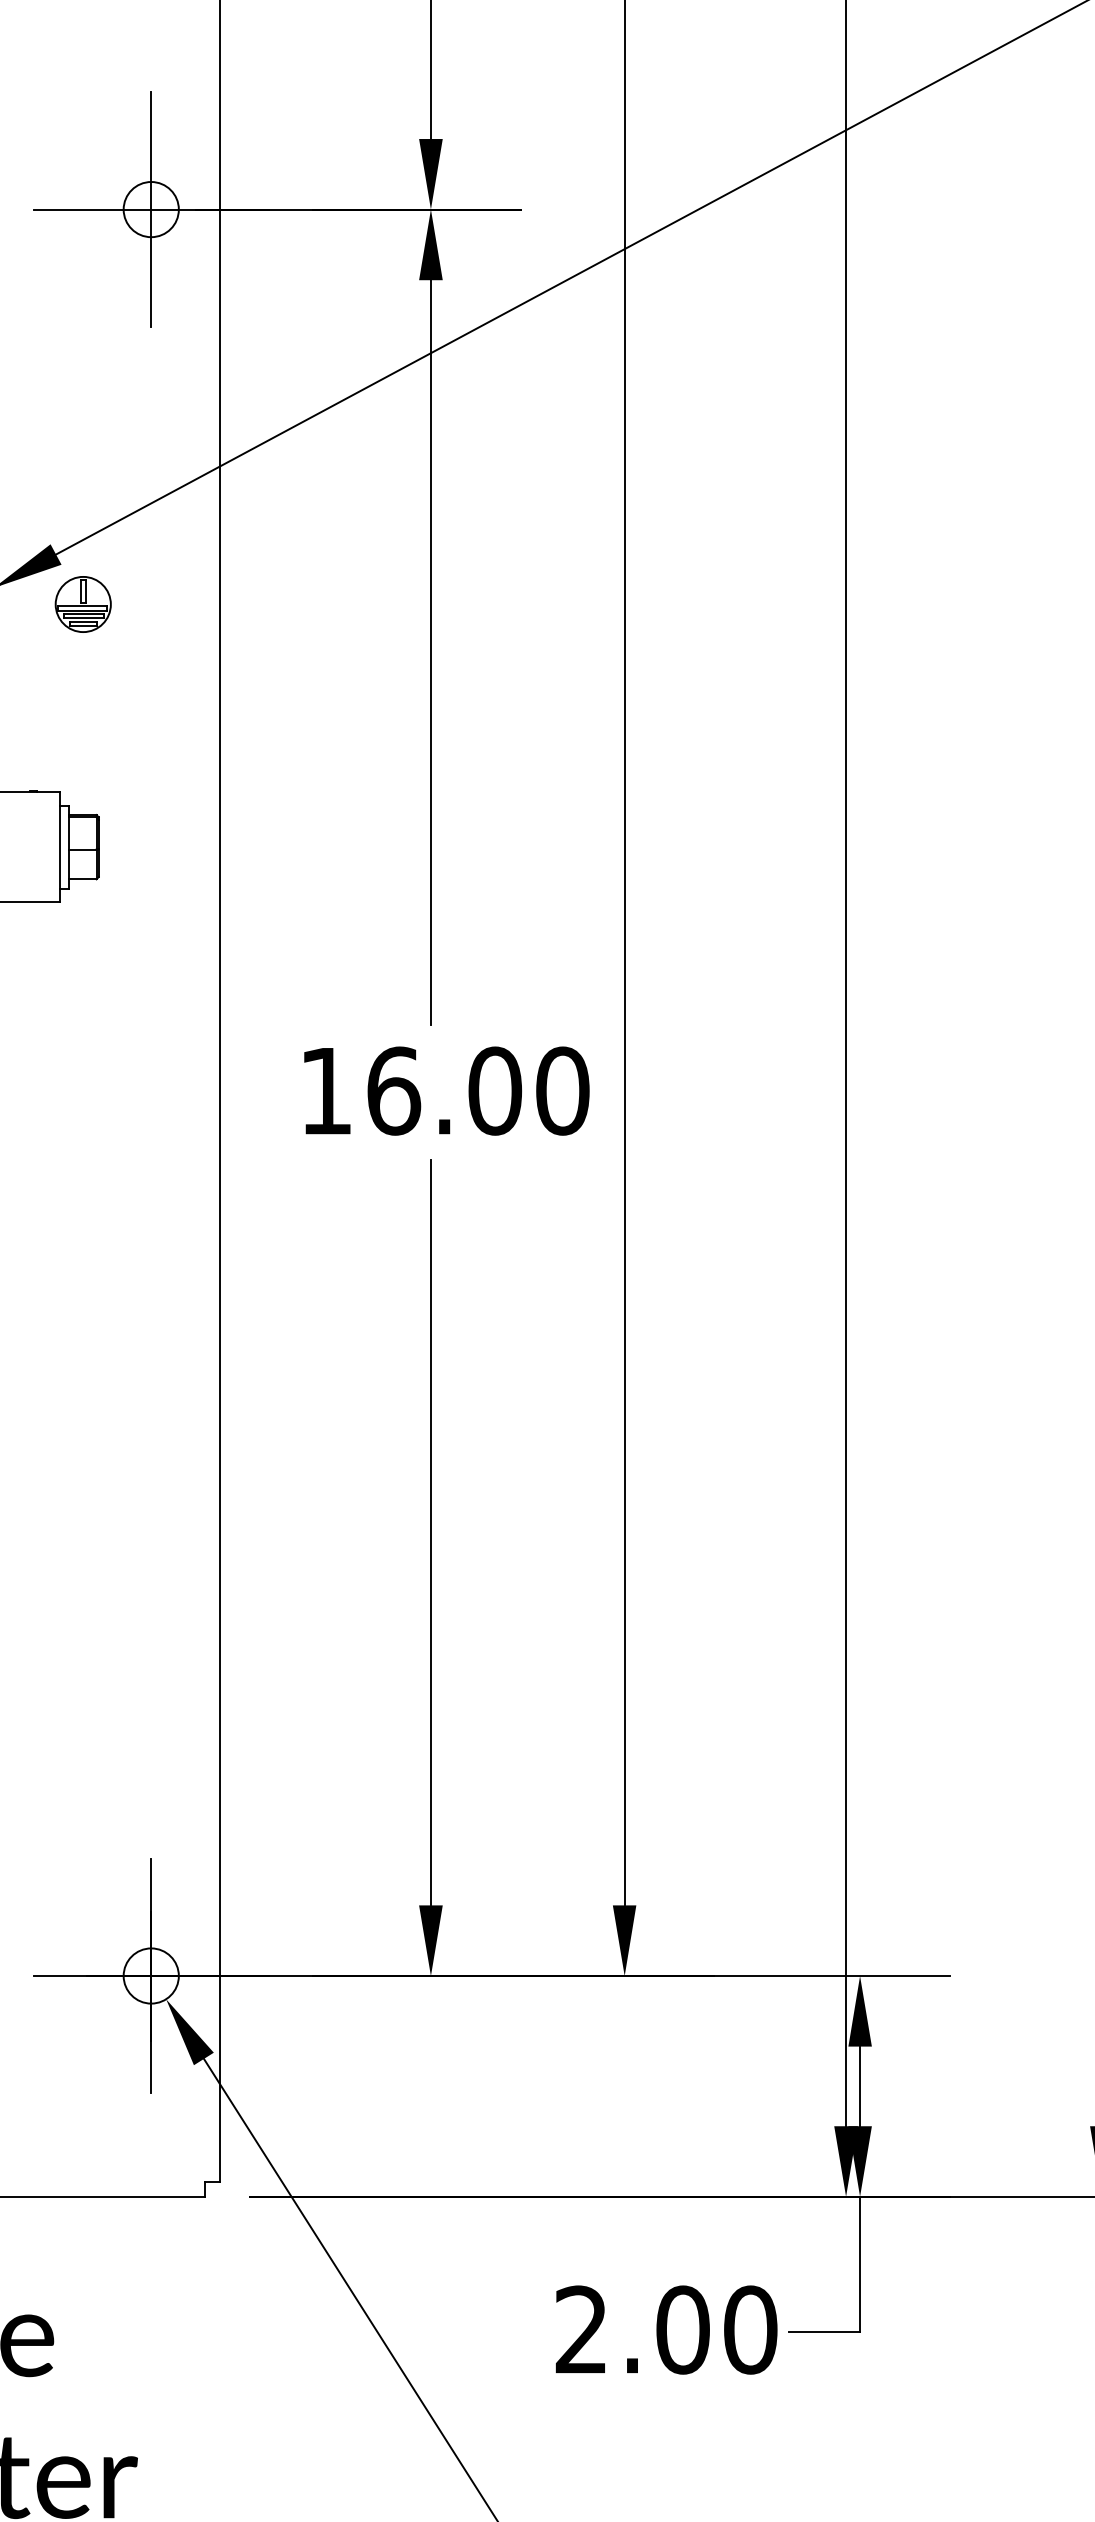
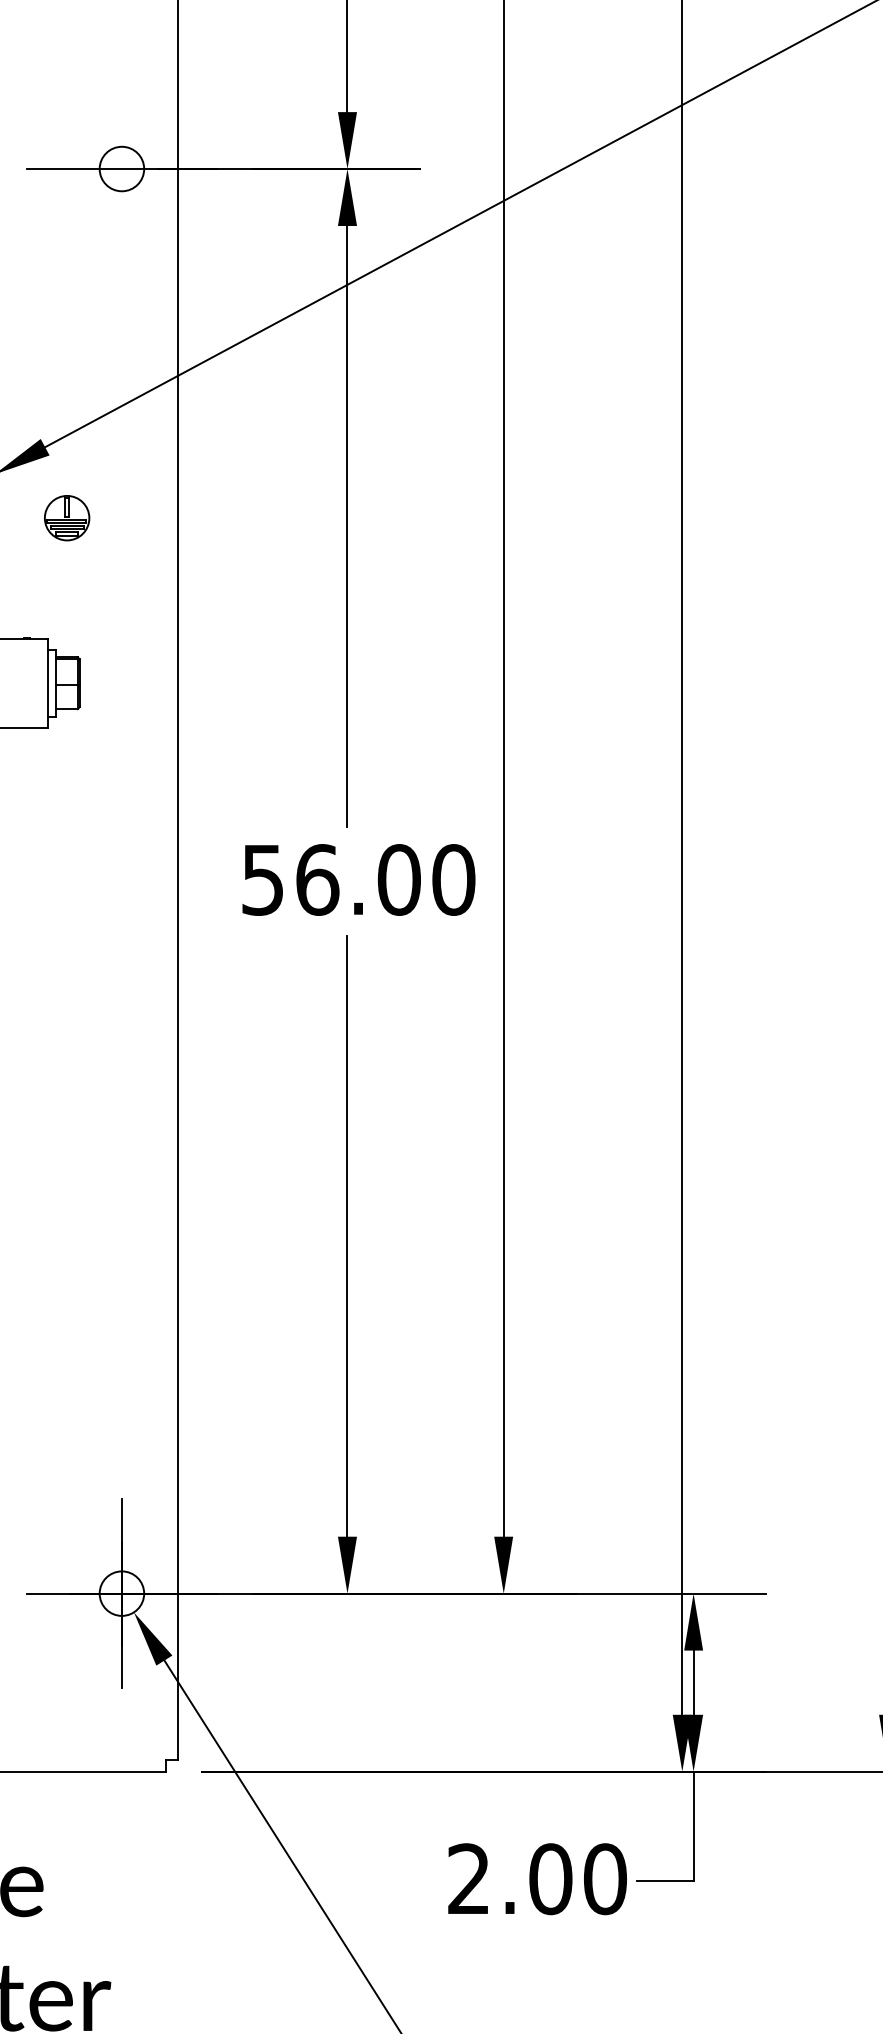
line: (151, 209) -> (122, 168), removed
part: (82, 604) -> (66, 518), moved
text: (325, 1091) -> (262, 880), 16.00 -> 56.00

